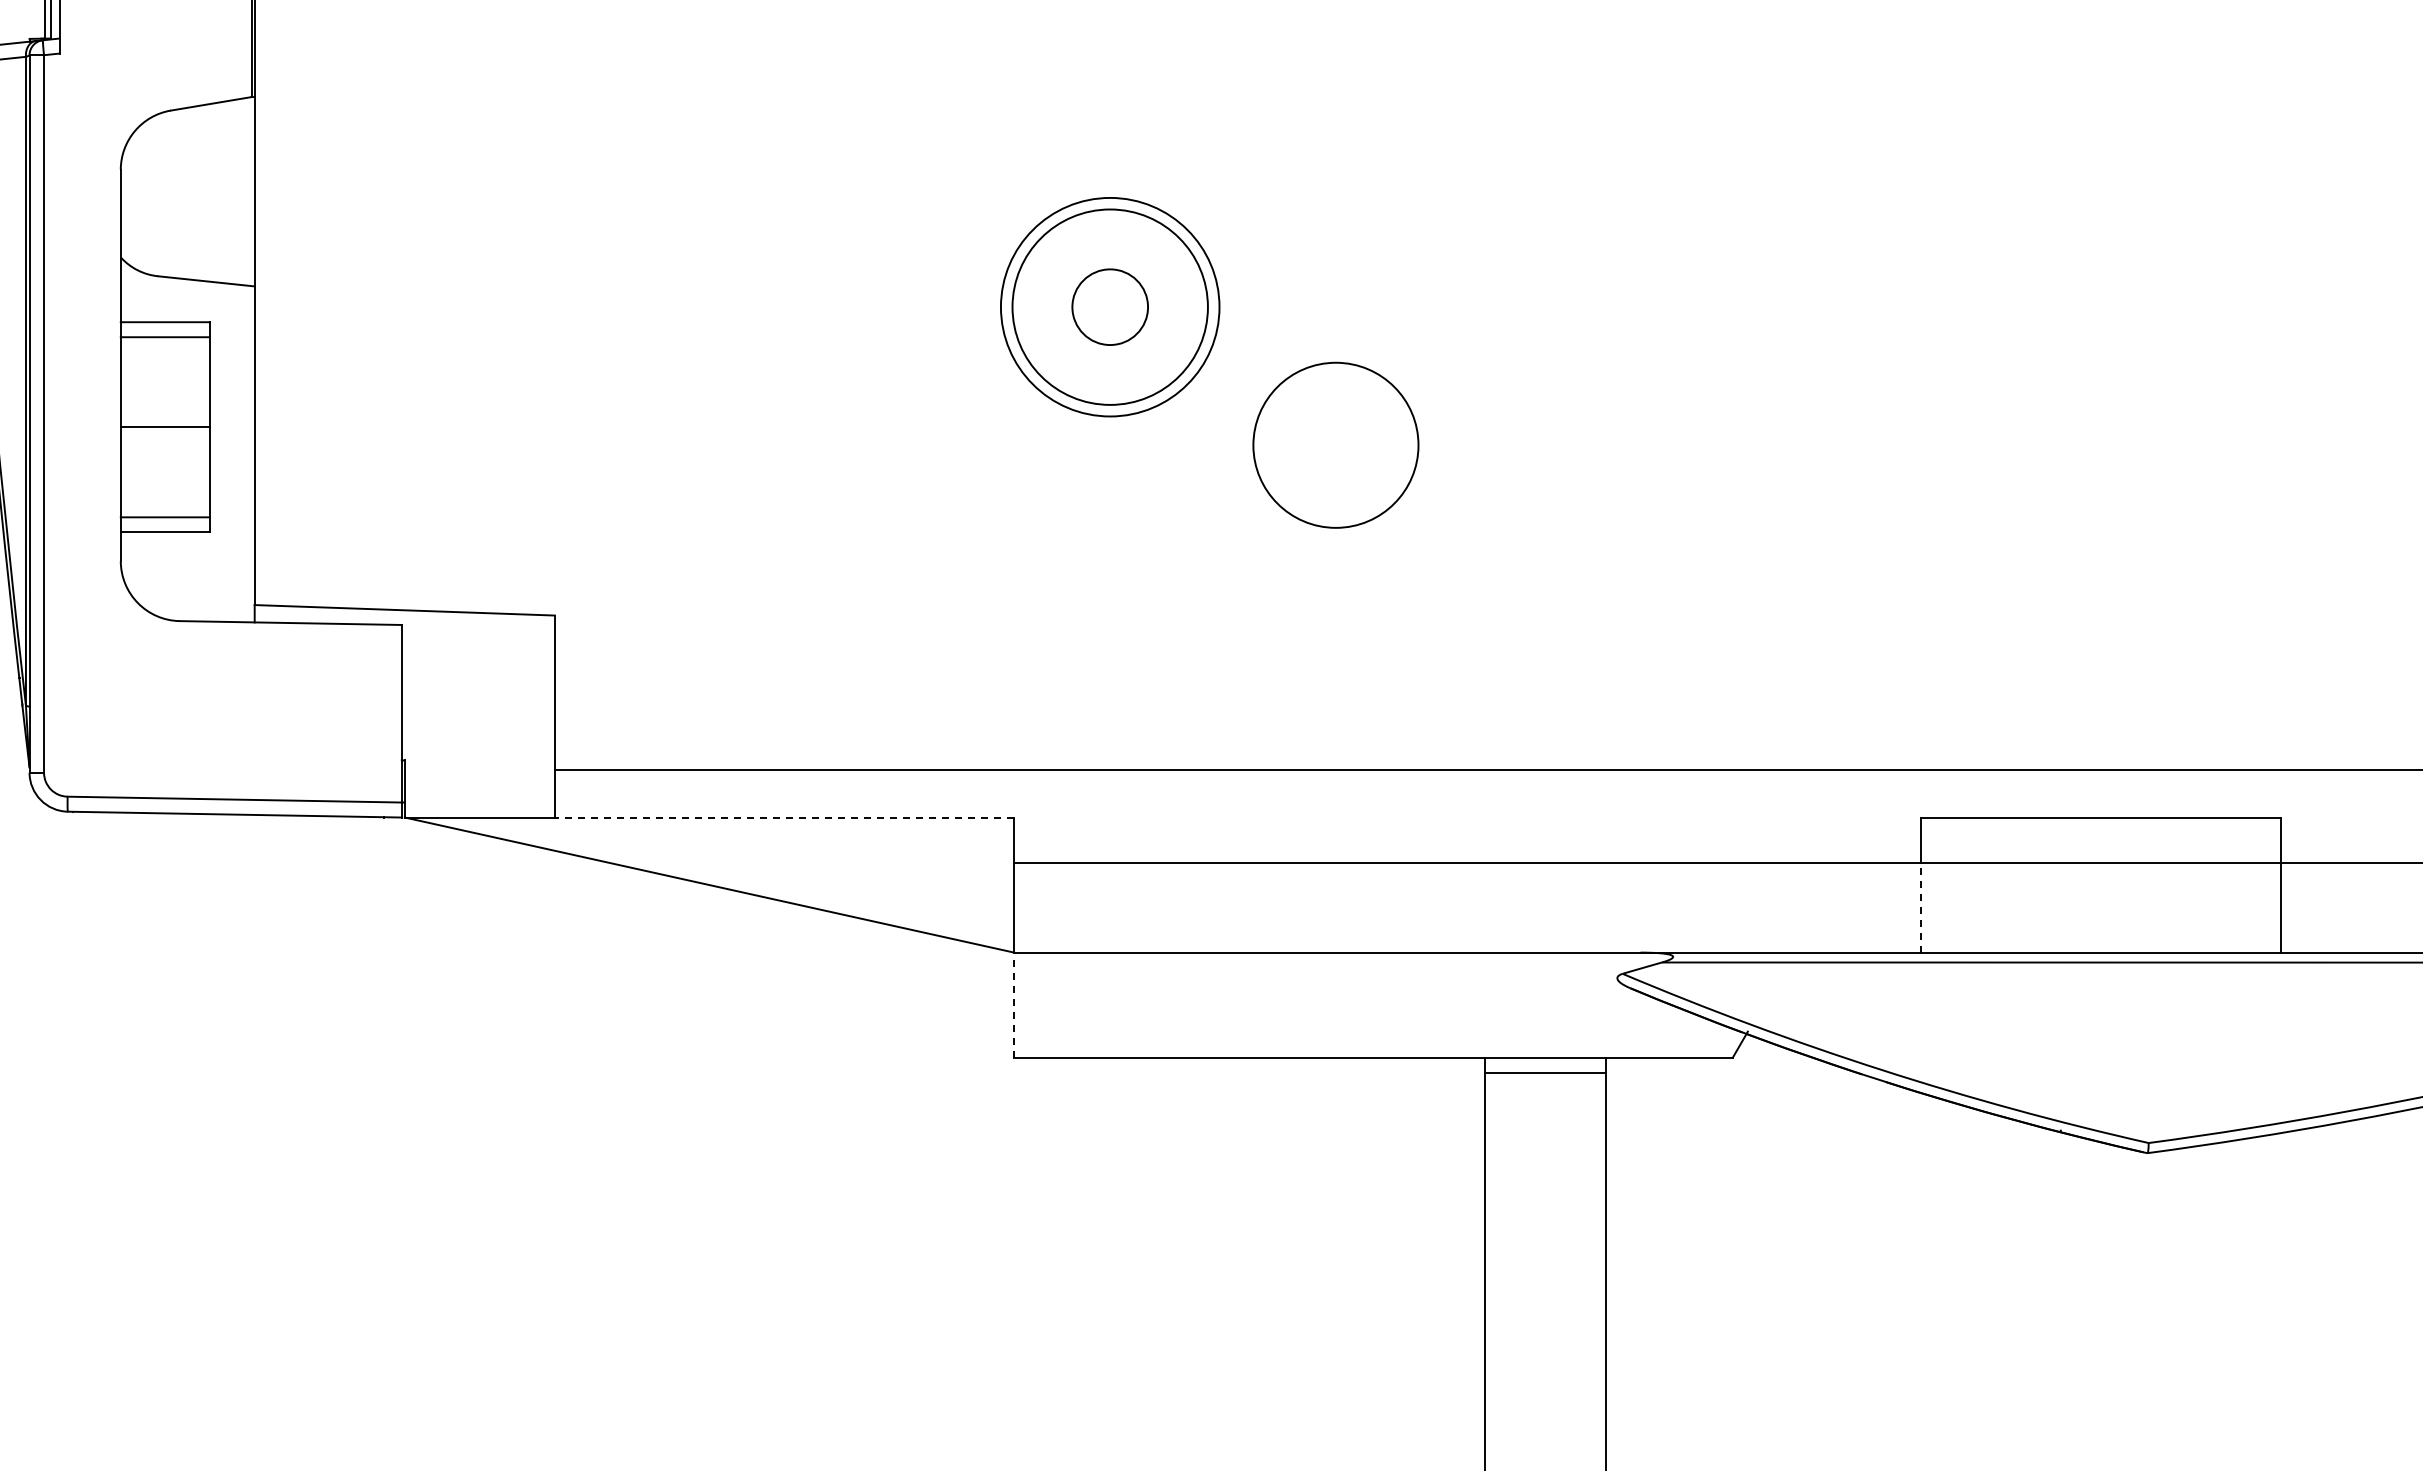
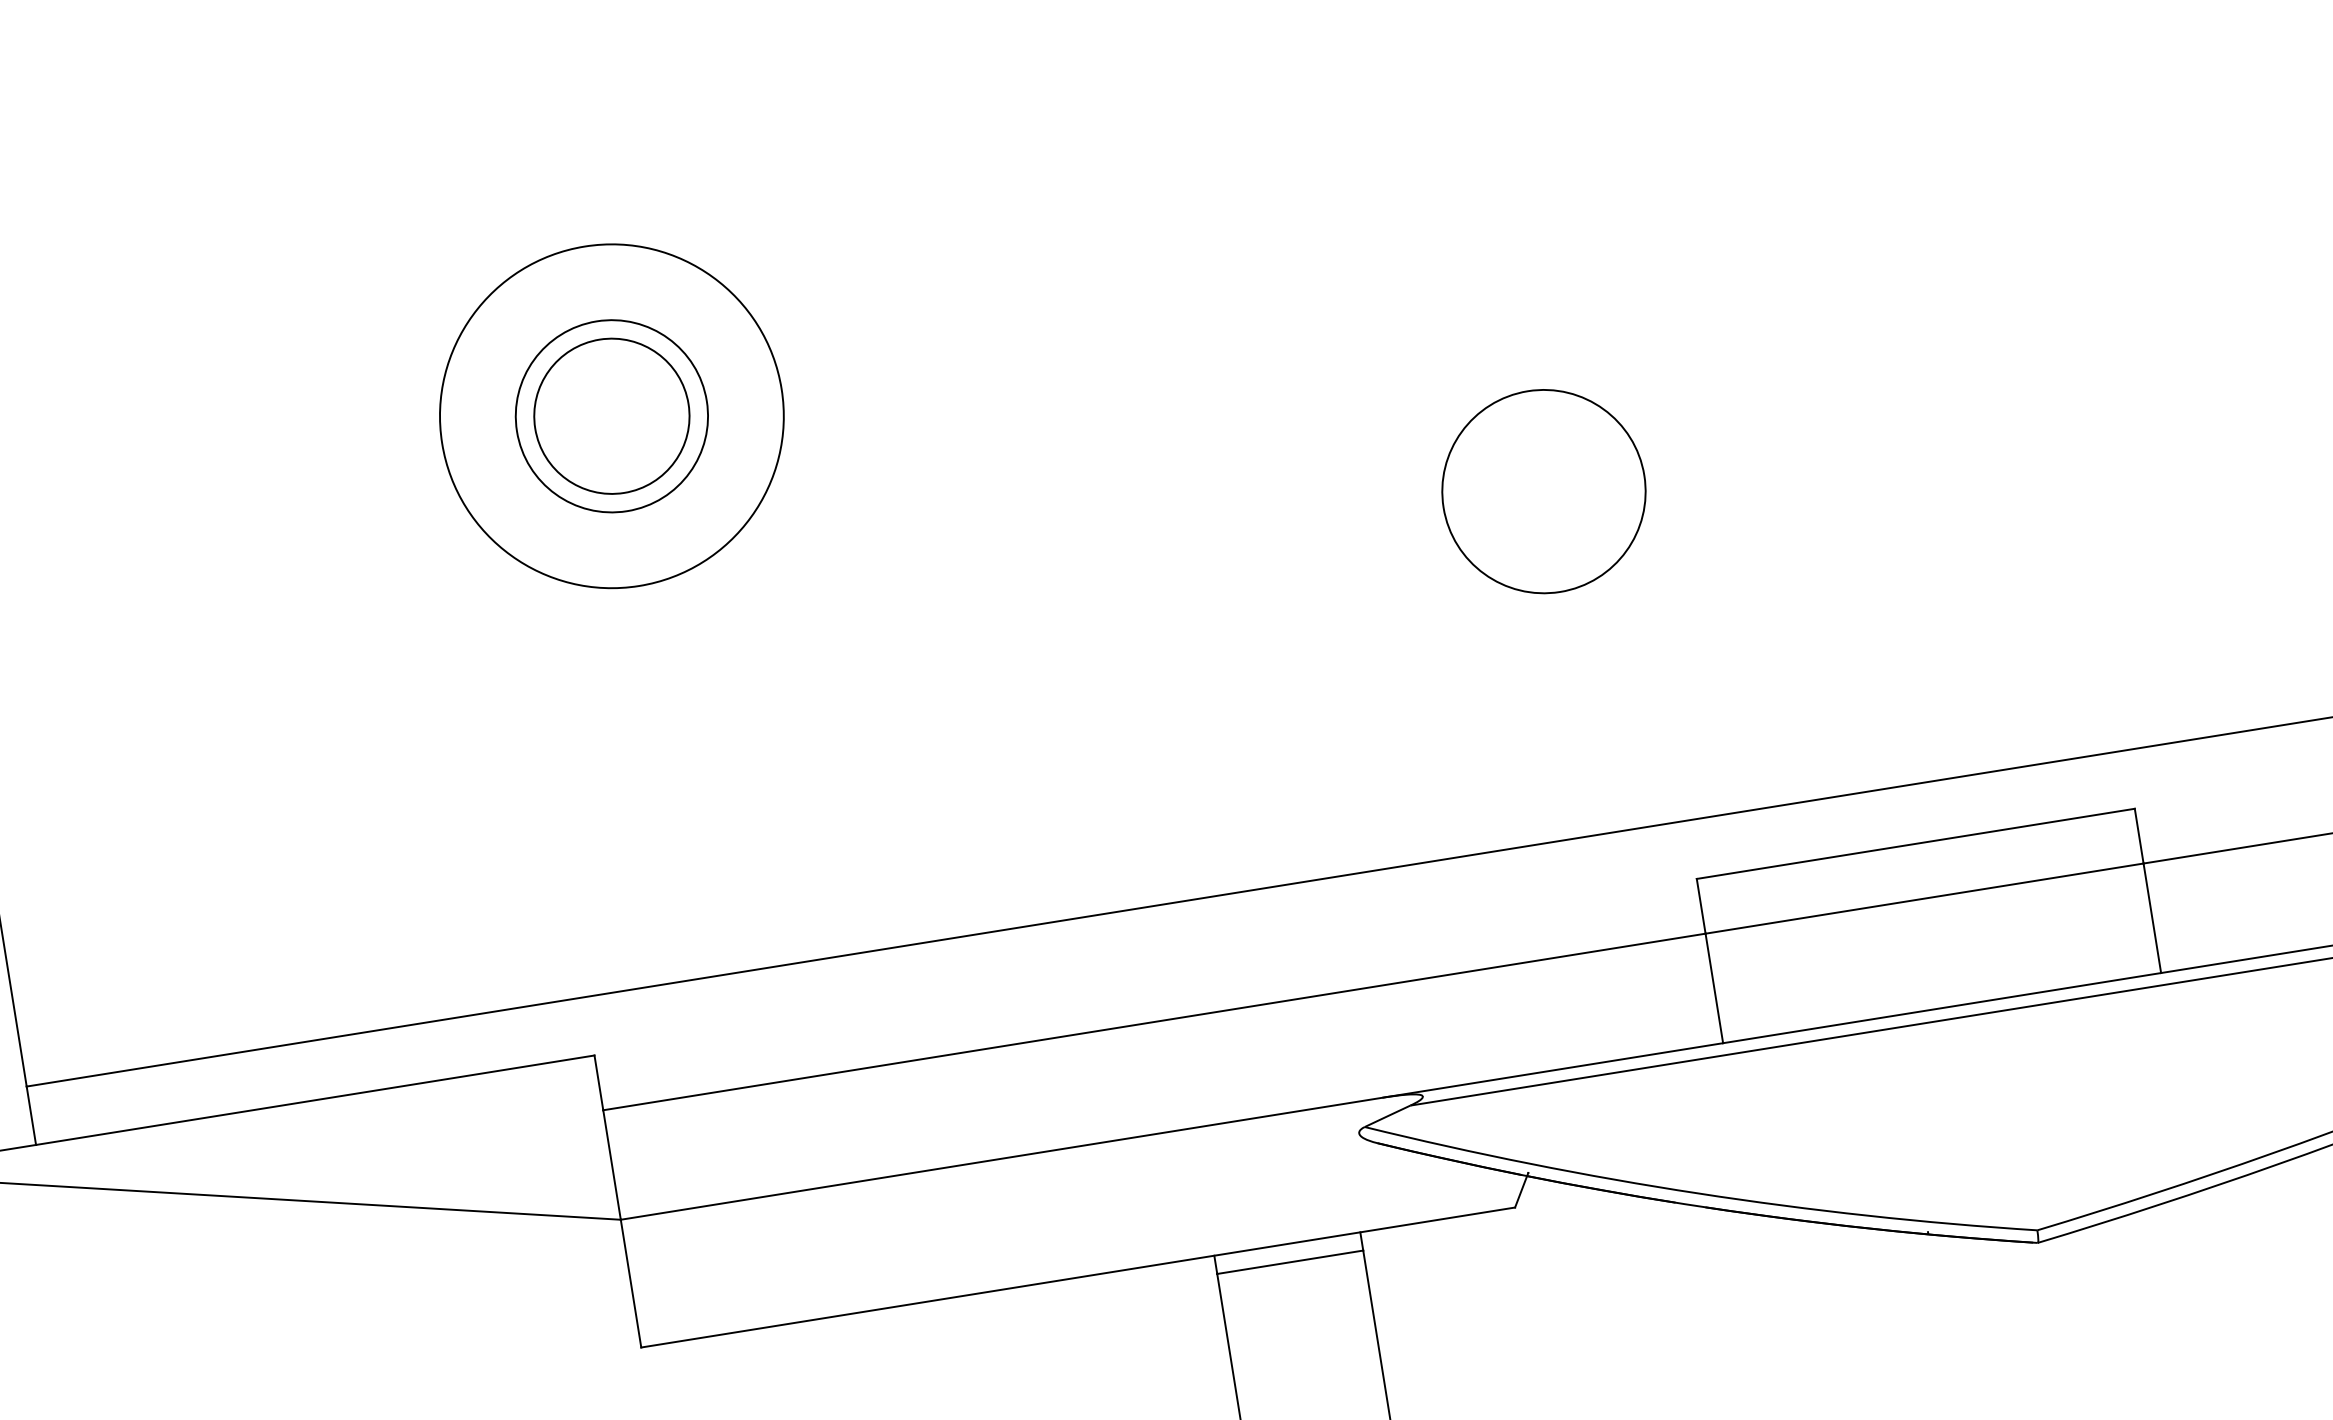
circle: (1109, 306) -> (610, 415), size x1.43
circle: (1110, 307) -> (612, 416), size x0.71
circle: (1110, 307) -> (612, 416), size x1.67
circle: (1335, 444) -> (1543, 490), moved
line: (784, 817) -> (315, 1100), dashed -> solid
line: (1920, 907) -> (1714, 988), dashed -> solid
line: (1014, 1005) -> (631, 1283), dashed -> solid

